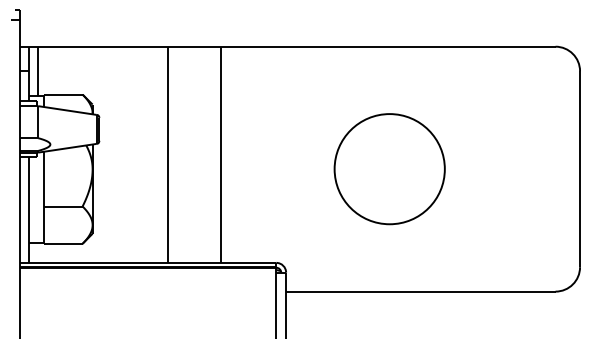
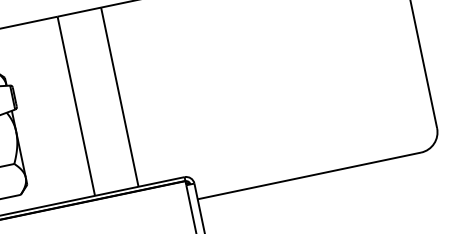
part: (389, 169) -> (262, 80), removed

